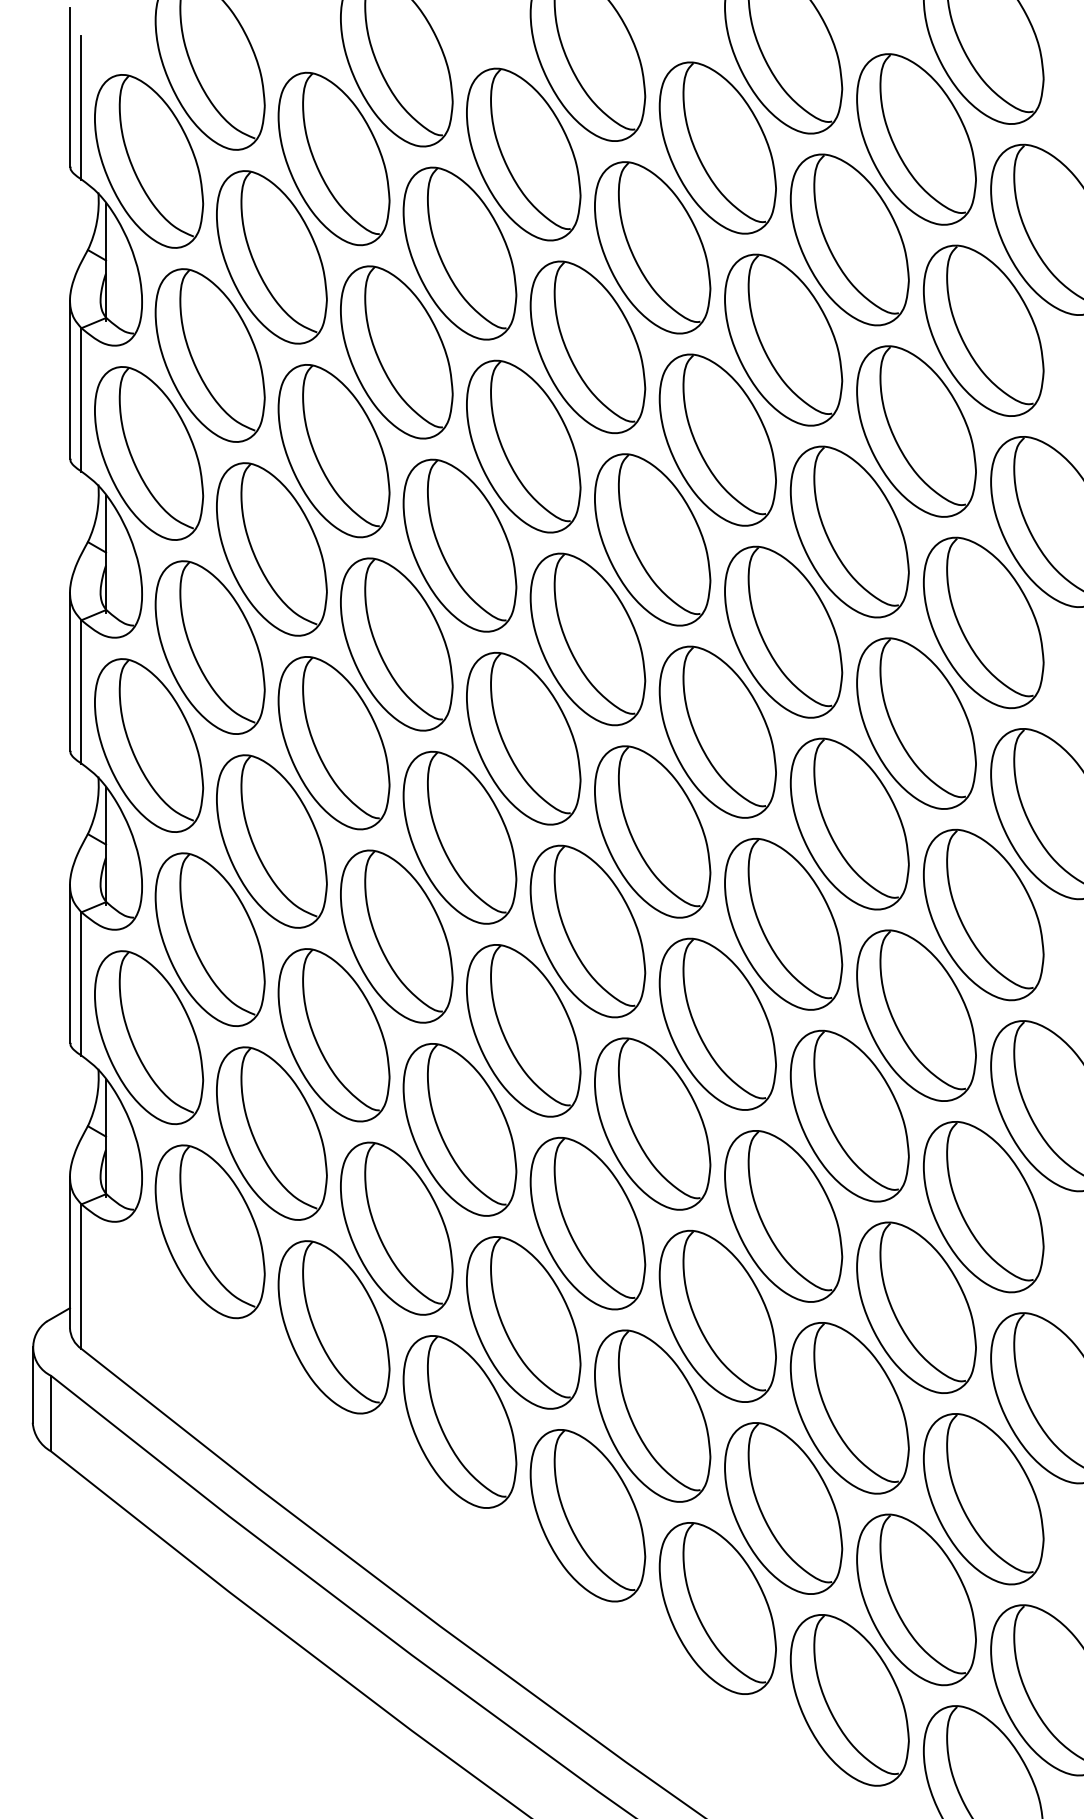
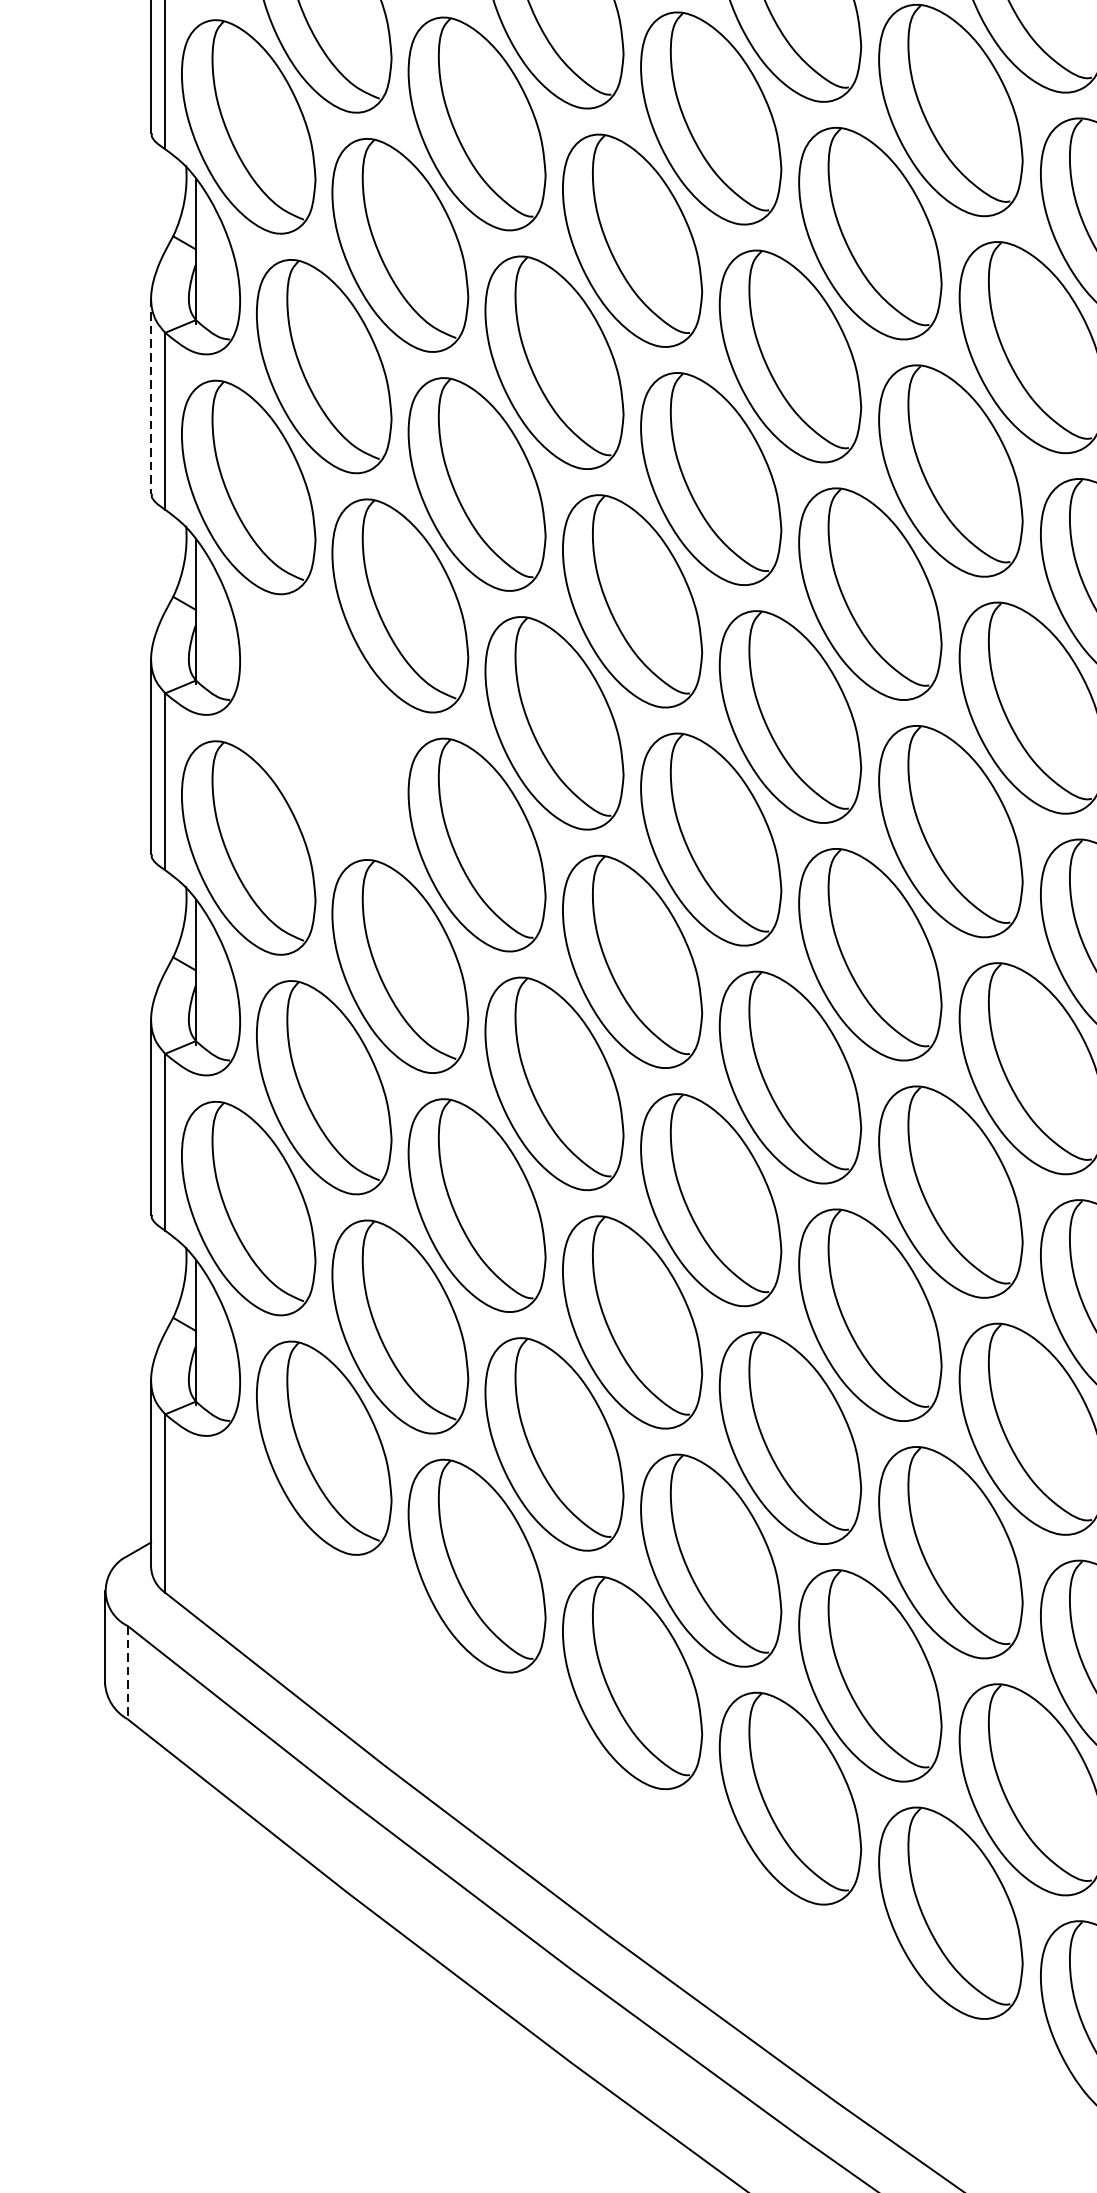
line: (69, 380) -> (150, 397), solid -> dashed
part: (209, 647) -> (323, 726), removed
line: (51, 1413) -> (128, 1672), solid -> dashed

